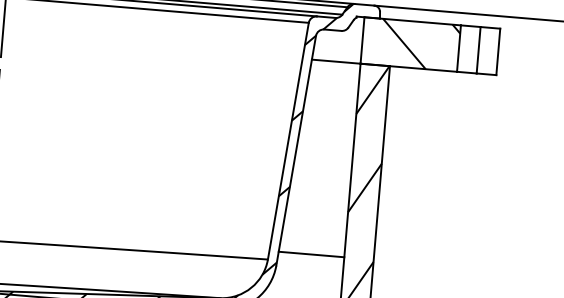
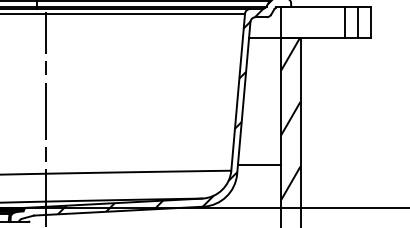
hatch: (419, 45) -> (318, 22), removed

